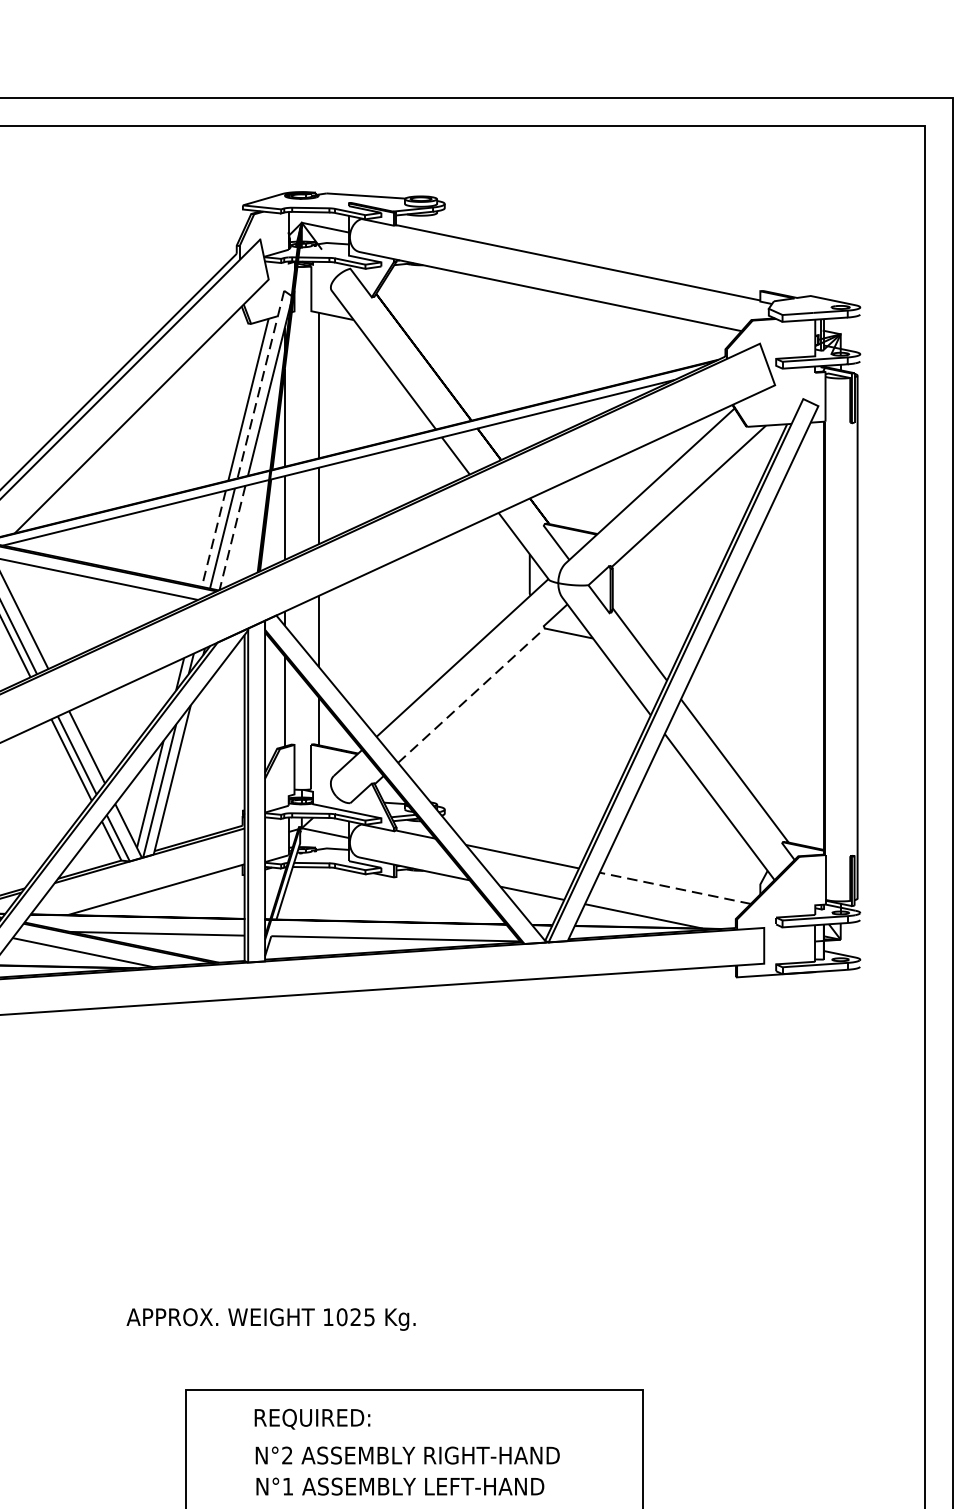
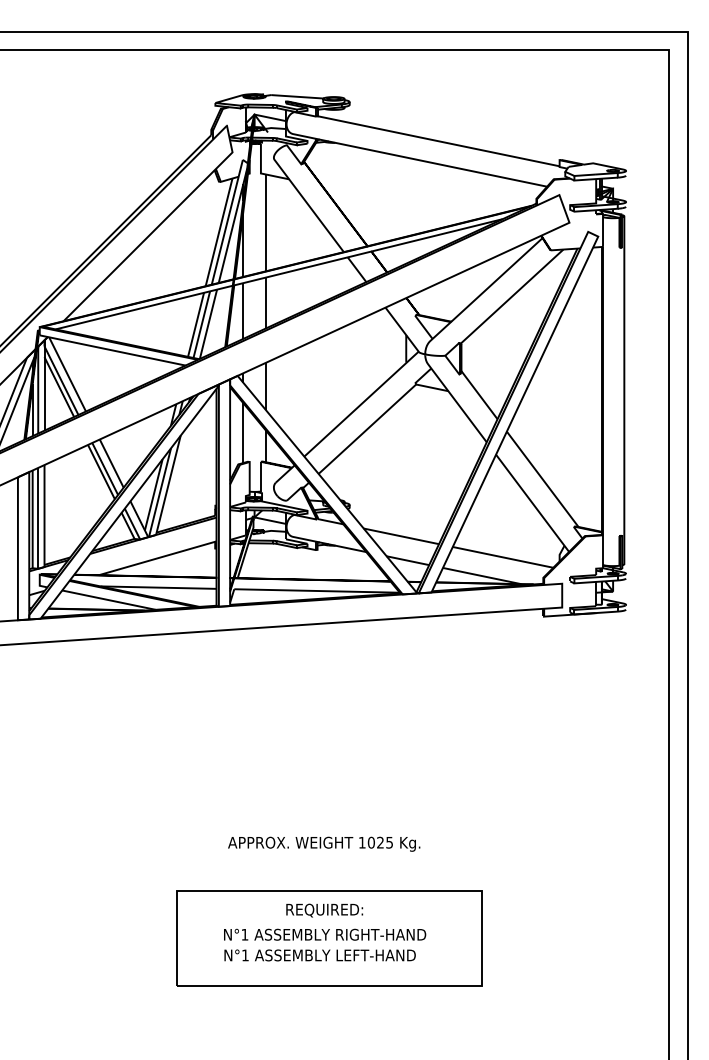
line: (261, 384) -> (227, 222), dashed -> solid
line: (214, 538) -> (196, 324), dashed -> solid
line: (232, 538) -> (208, 324), dashed -> solid
line: (471, 694) -> (367, 428), dashed -> solid
line: (674, 888) -> (502, 557), dashed -> solid
text: (271, 1318) -> (324, 843), moved
text: (312, 1419) -> (324, 910), moved
text: (286, 1455) -> (244, 934), N°2 -> N°1

